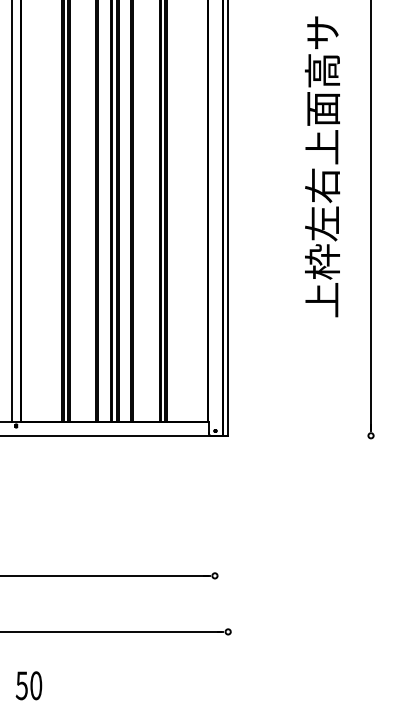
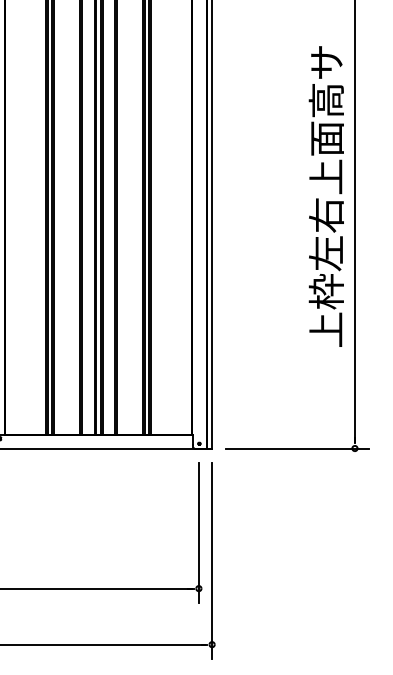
text: (322, 166) -> (326, 196), moved
line: (313, 435) -> (297, 448), added
line: (214, 519) -> (198, 532), added
line: (228, 547) -> (212, 560), added

